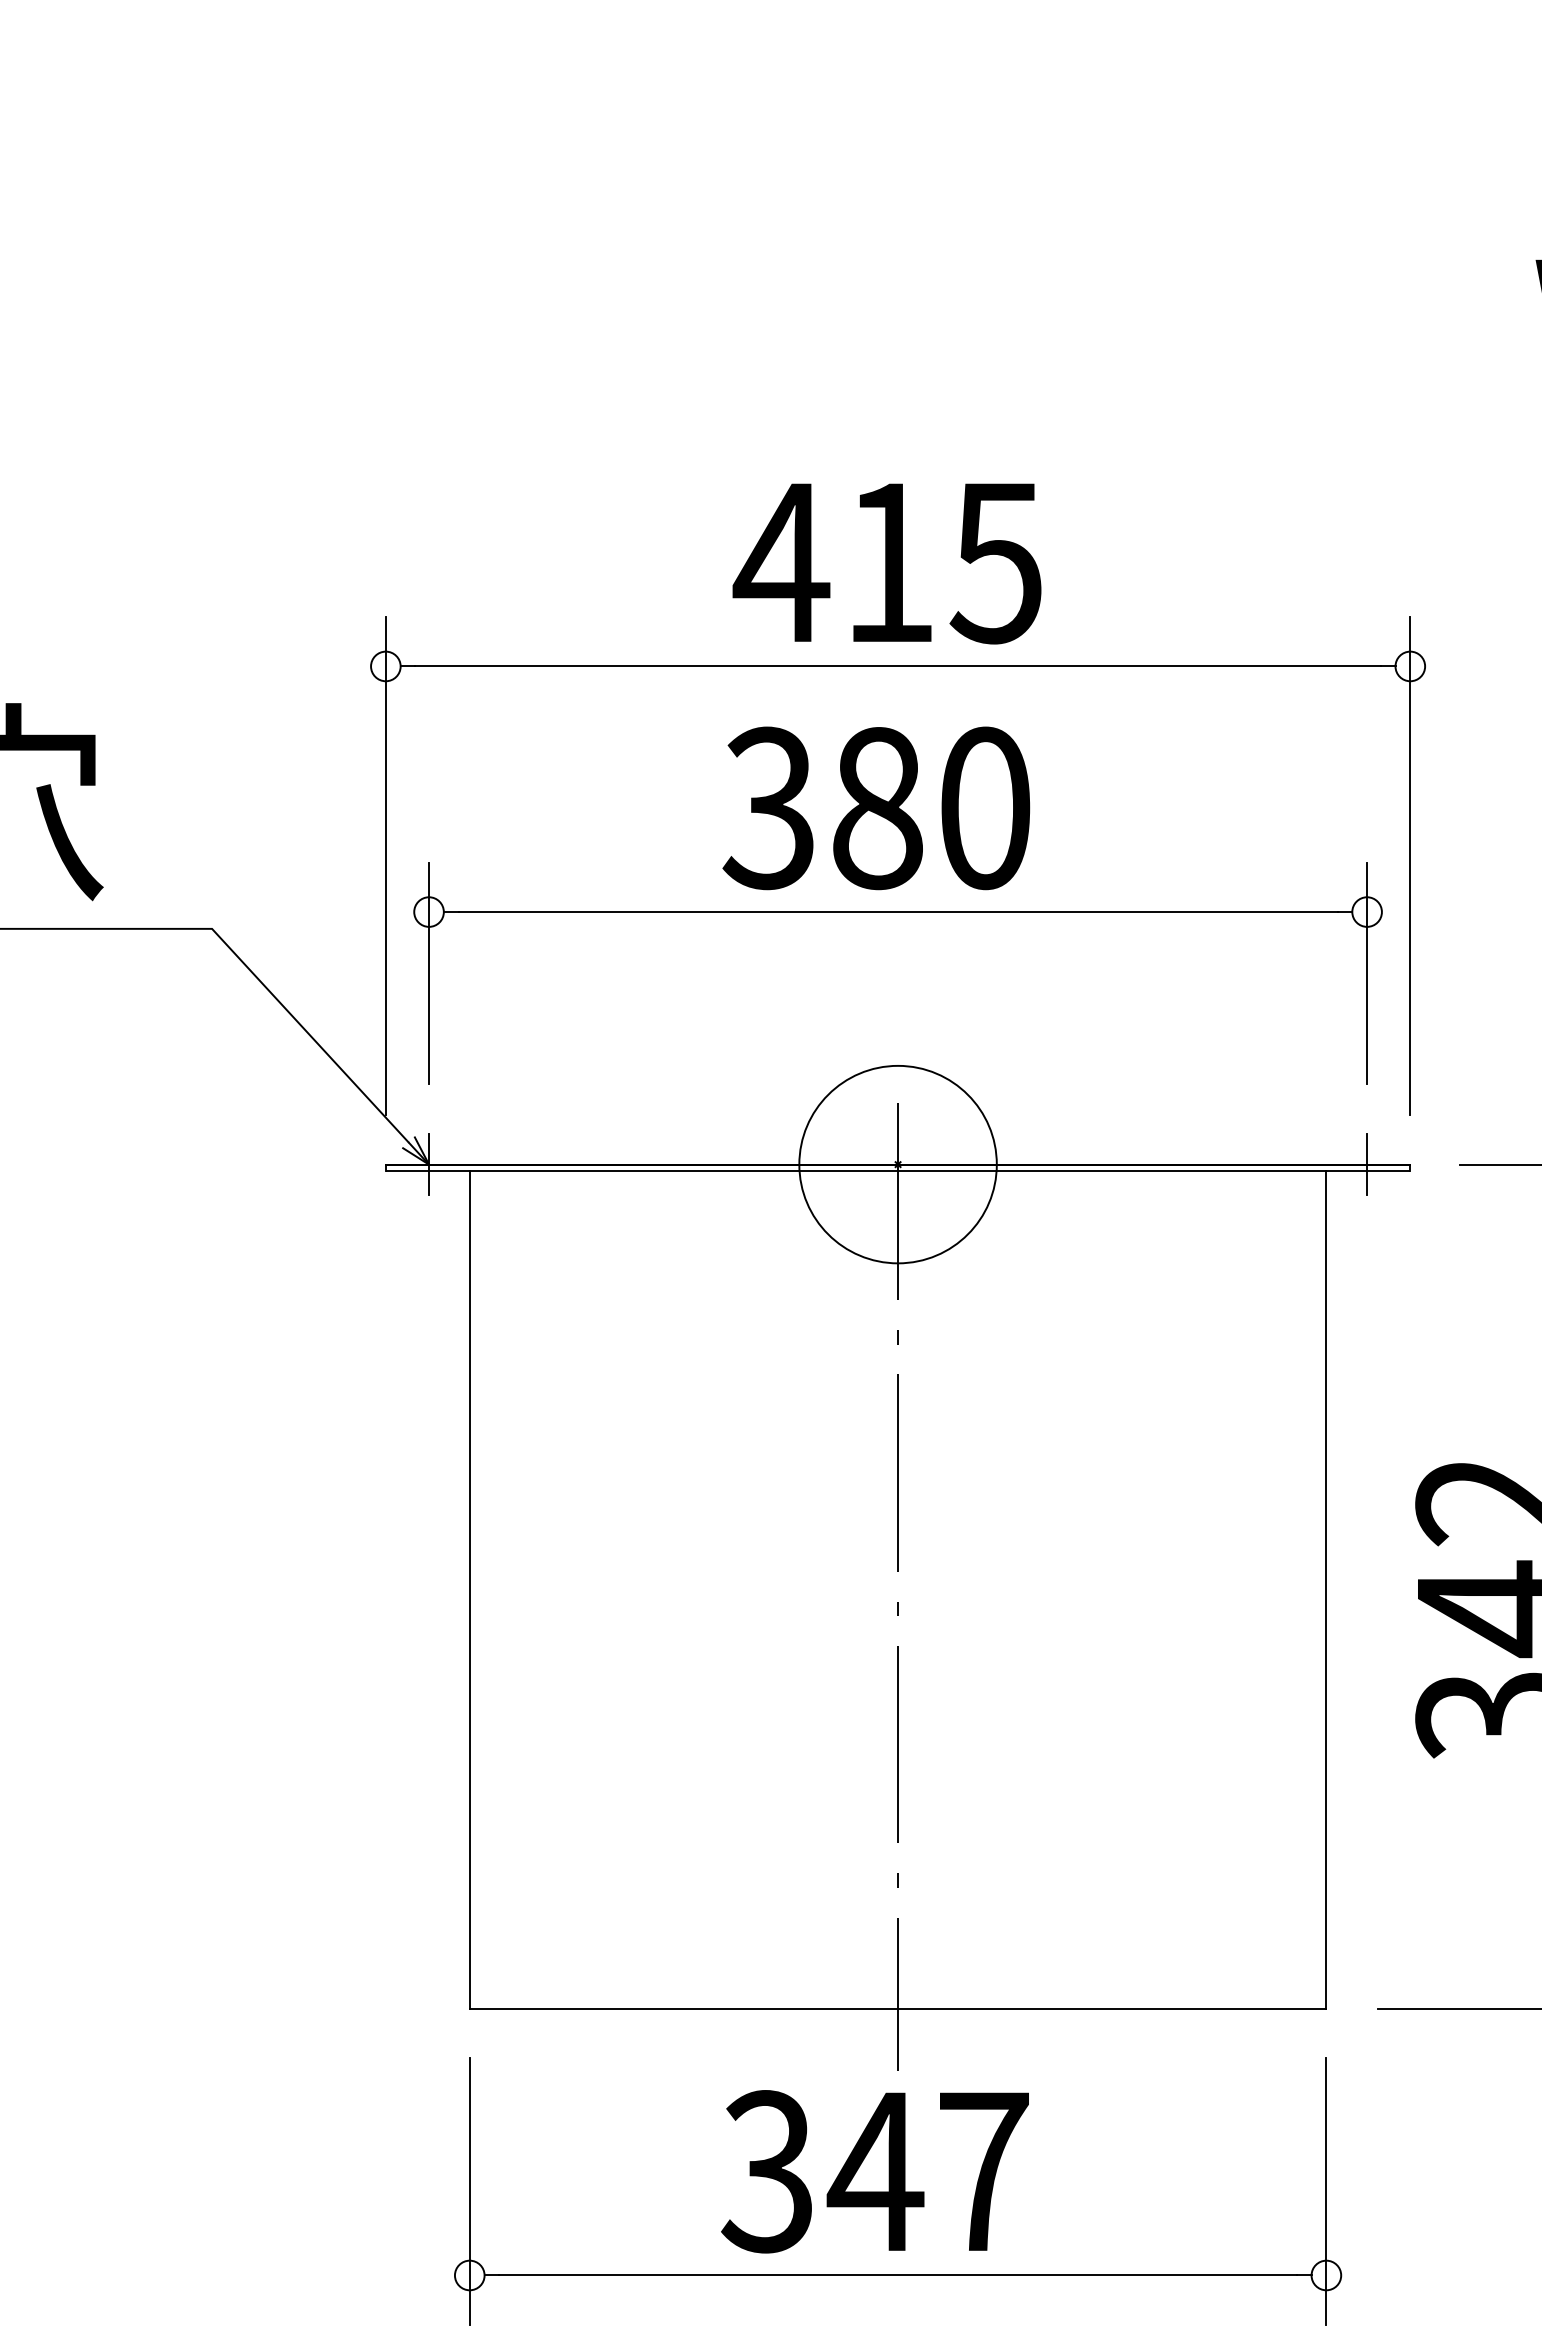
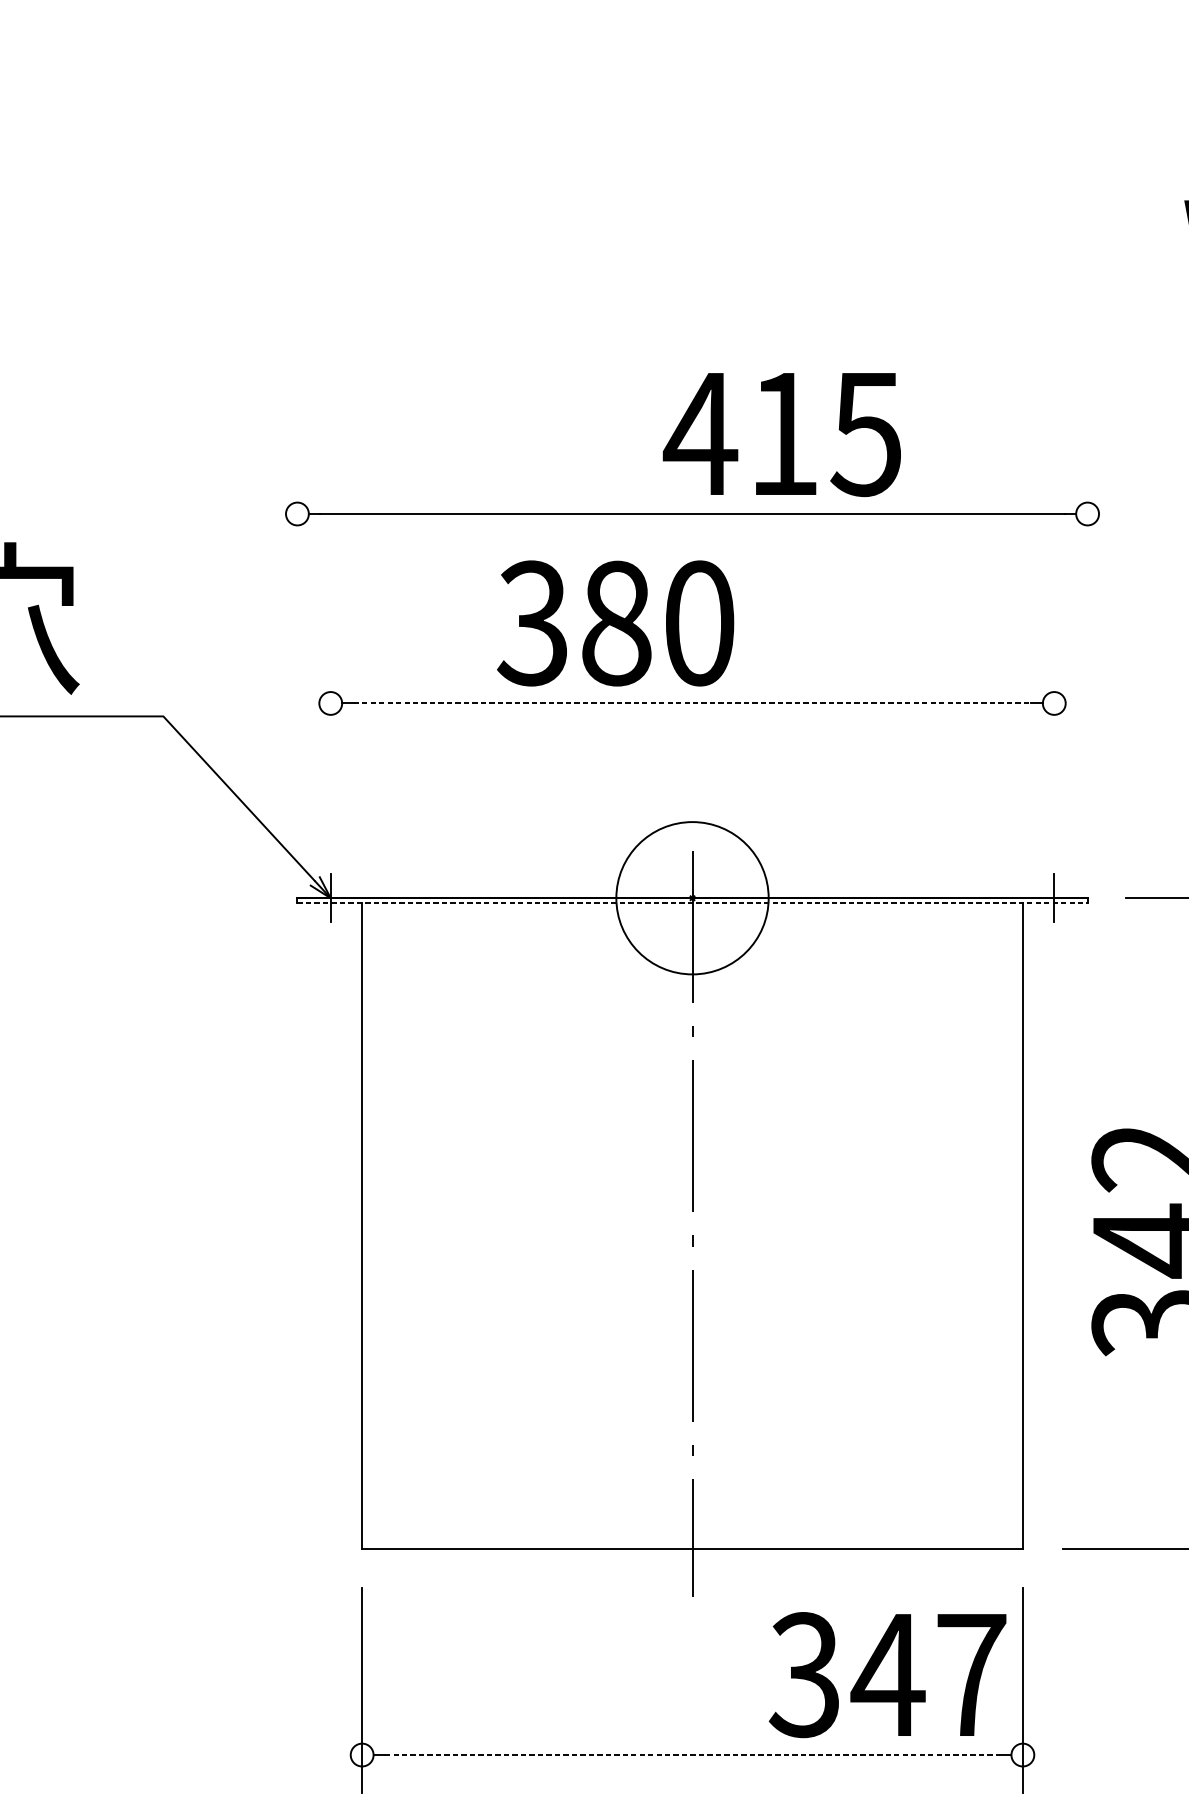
text: (886, 563) -> (781, 434), moved
text: (876, 808) -> (615, 623), moved
line: (385, 866) -> (297, 668), removed
line: (1410, 866) -> (1087, 668), removed
line: (898, 912) -> (692, 703), solid -> dashed
line: (429, 973) -> (331, 750), removed
line: (1367, 973) -> (1054, 750), removed
line: (898, 1171) -> (692, 903), solid -> dashed
text: (874, 2171) -> (887, 1674), moved
line: (898, 2275) -> (692, 1755), solid -> dashed

